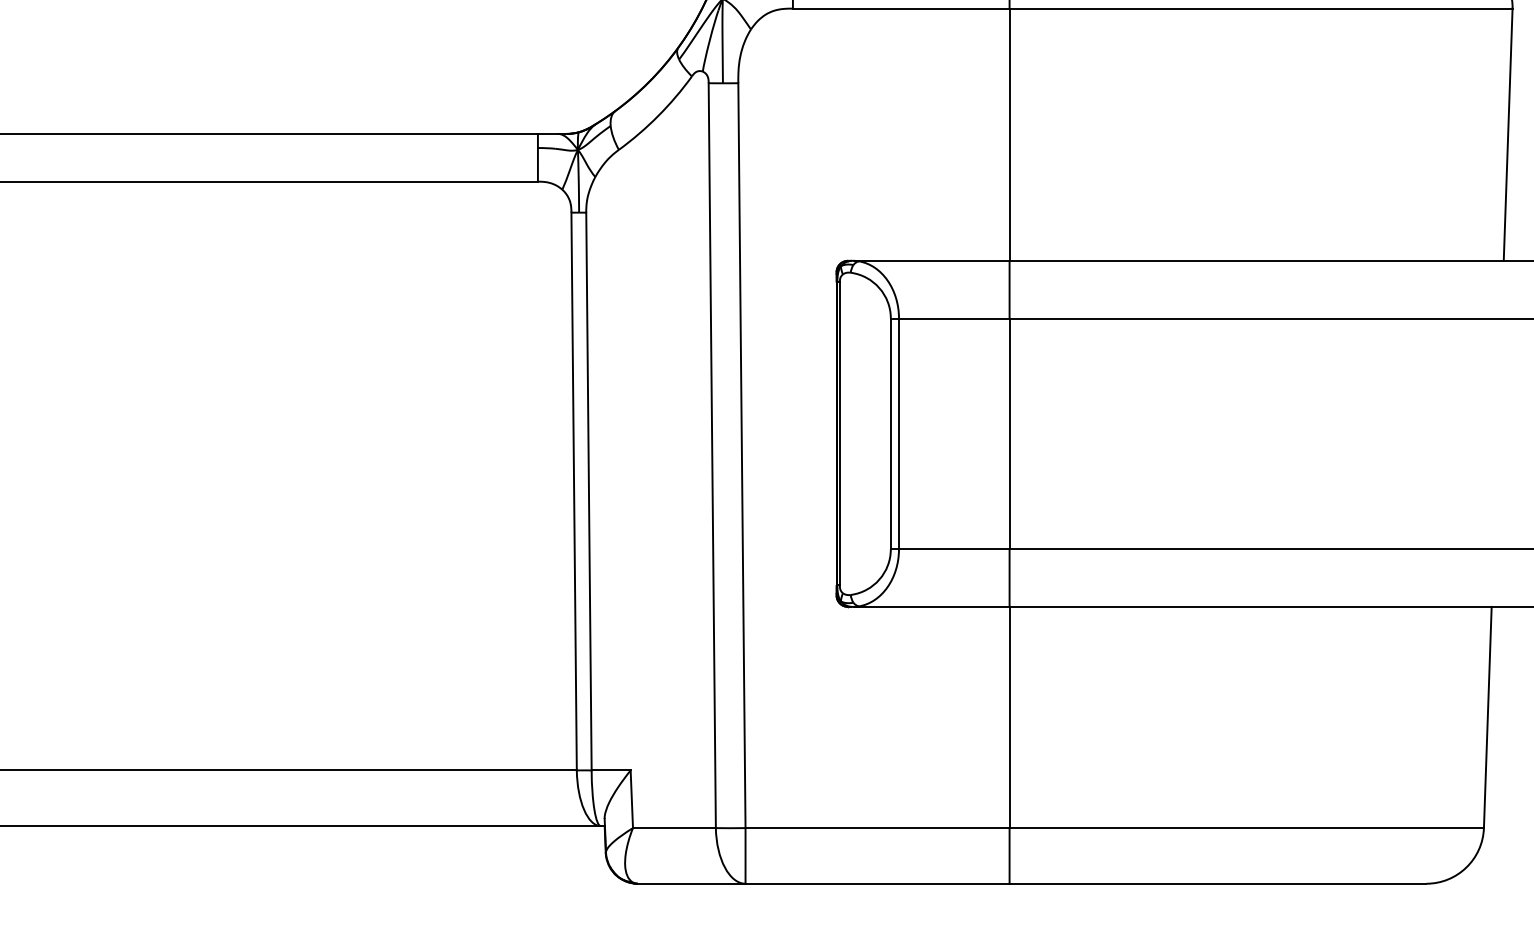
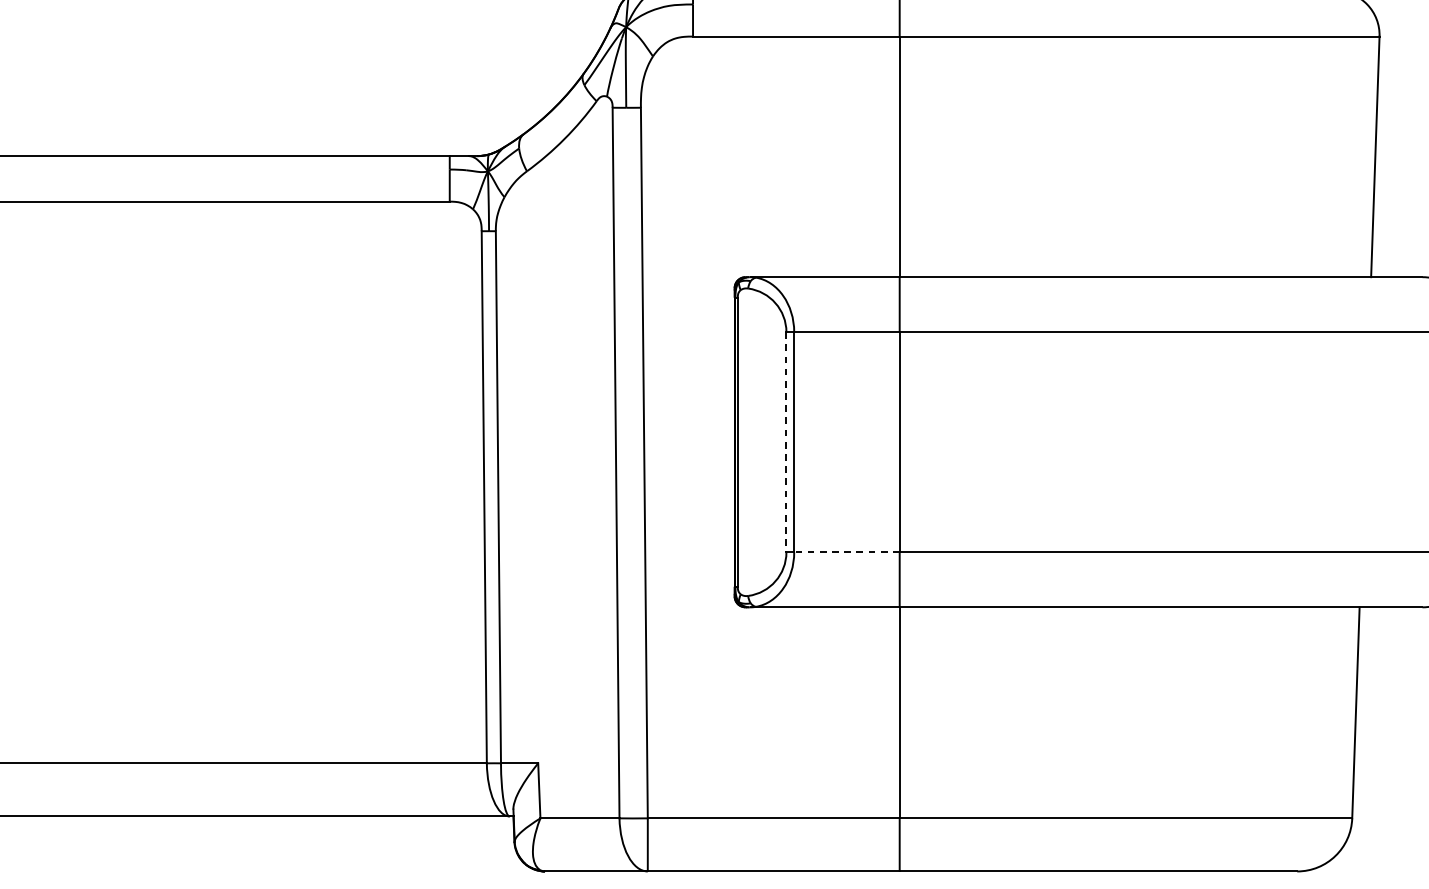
line: (890, 434) -> (786, 442), solid -> dashed
line: (953, 549) -> (846, 552), solid -> dashed

